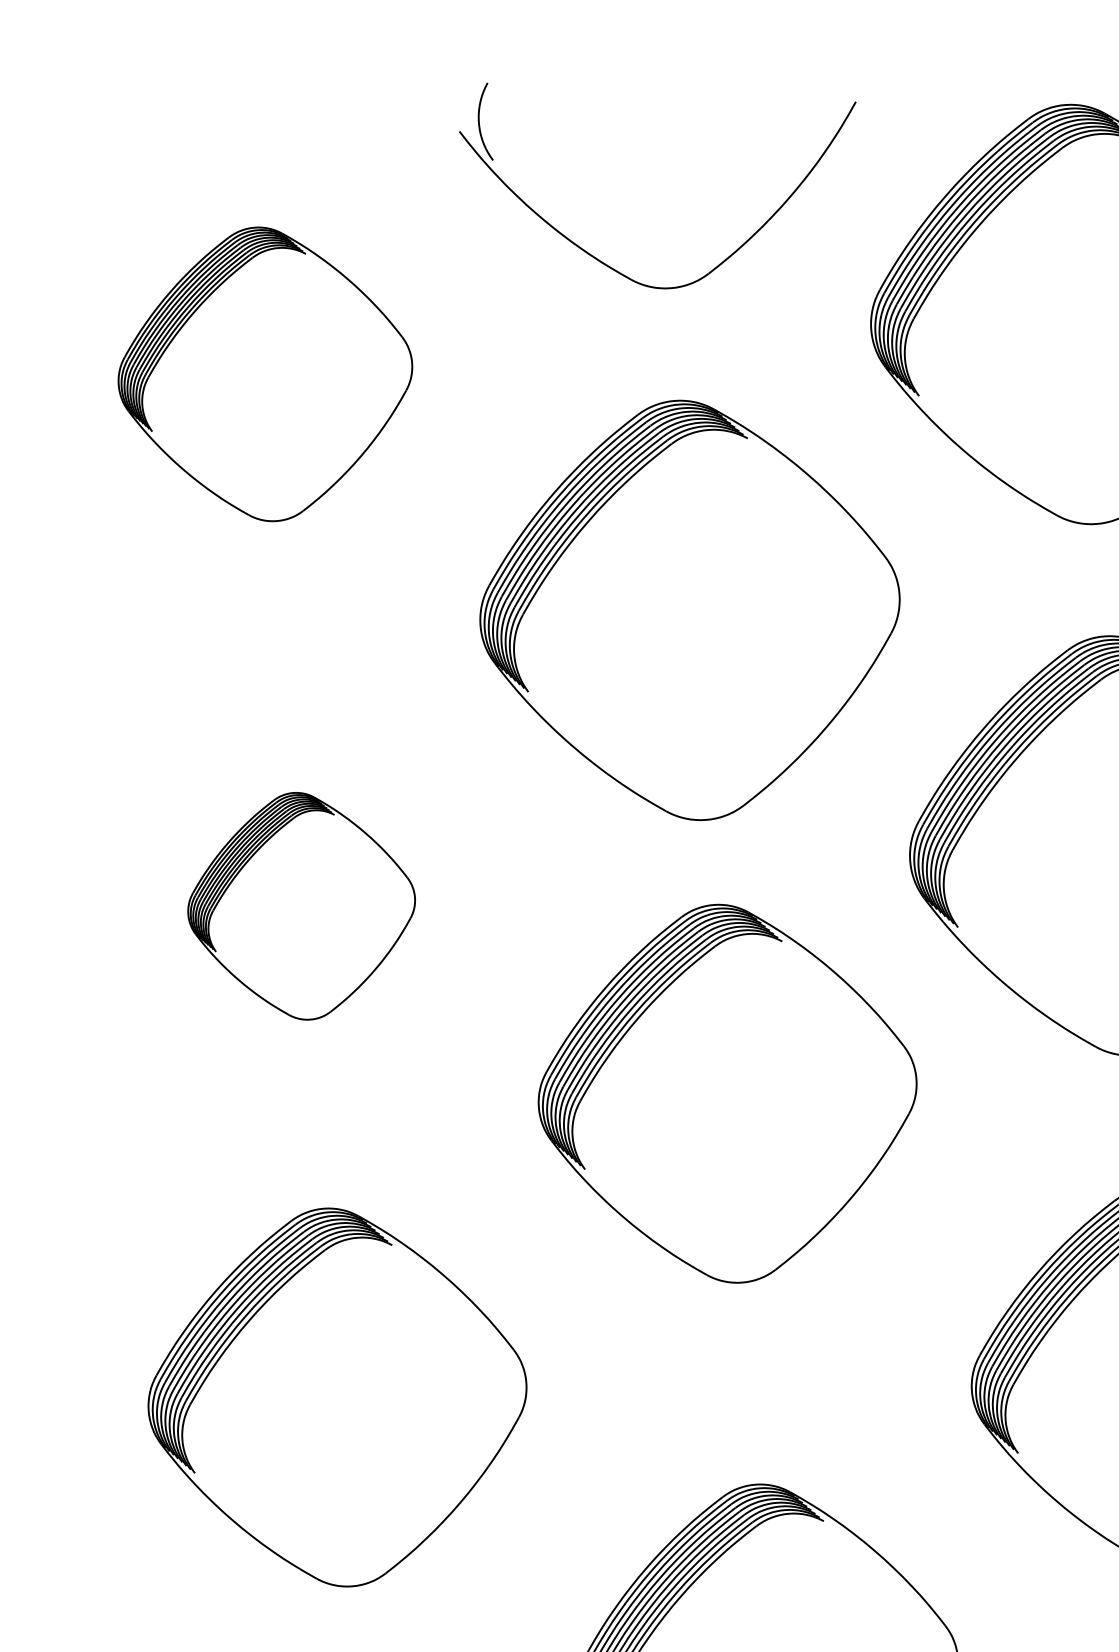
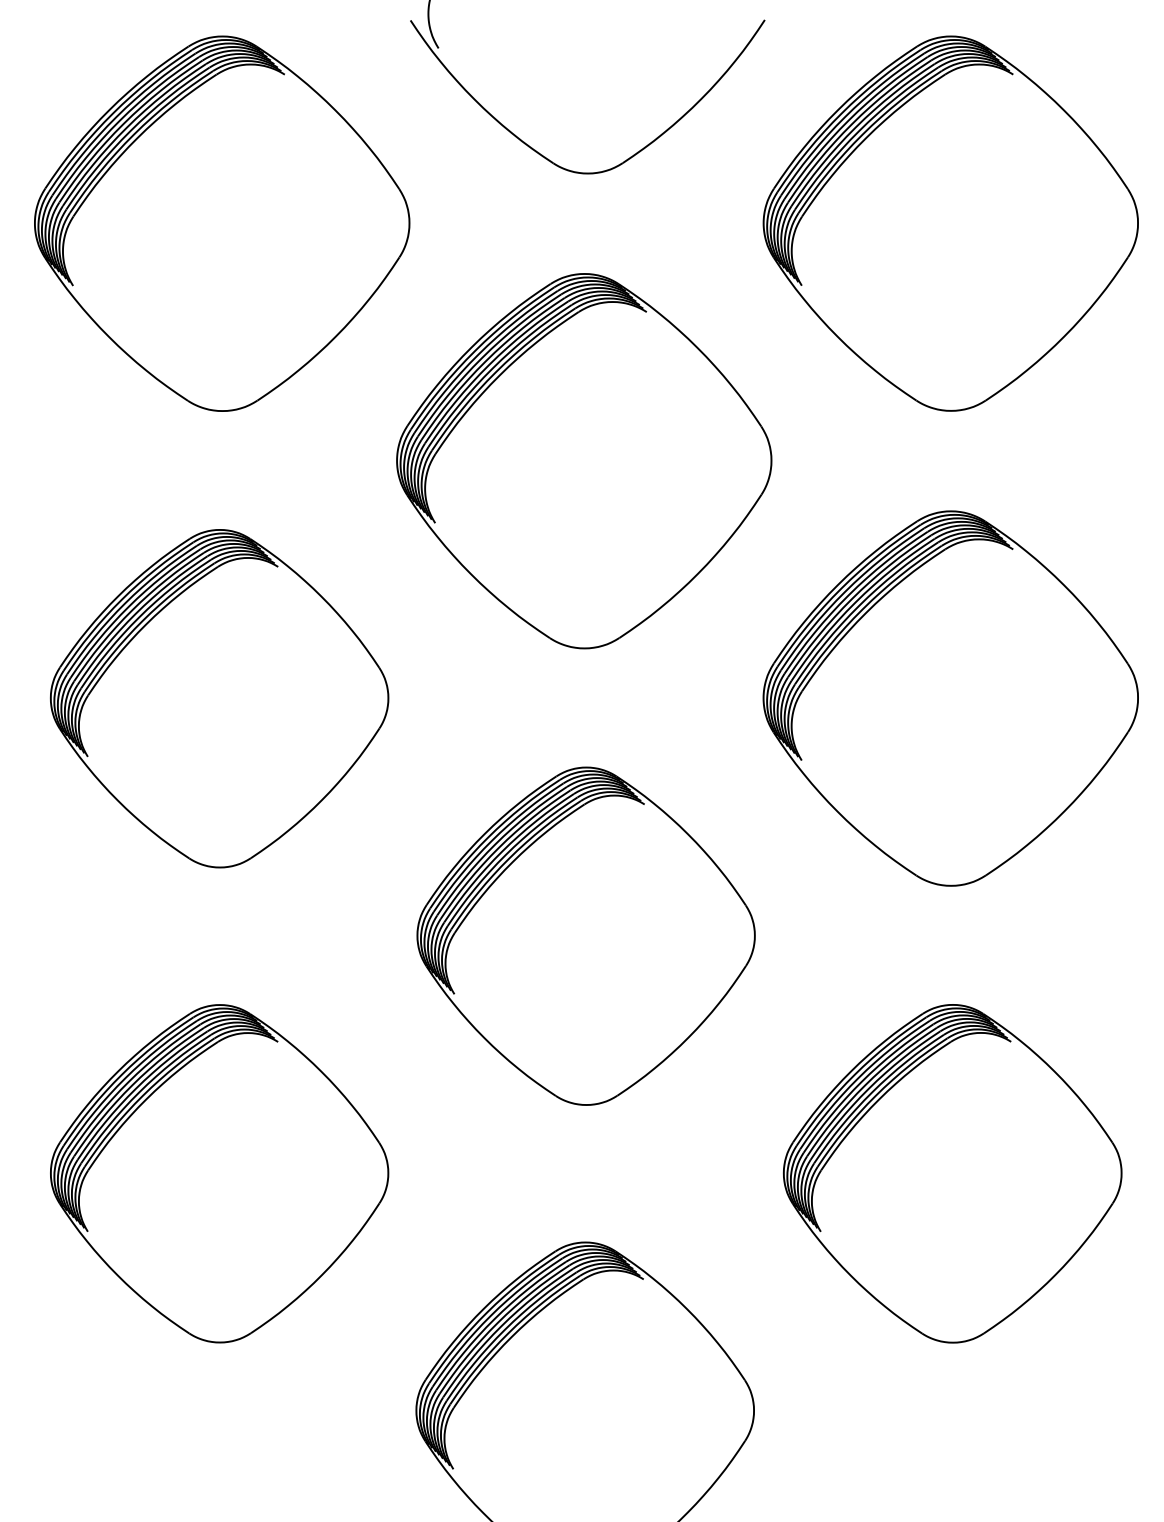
part: (265, 374) -> (222, 223), size x1.43
part: (301, 905) -> (219, 698), size x1.67
part: (726, 1093) -> (585, 935), moved
part: (337, 1397) -> (219, 1173), moved

